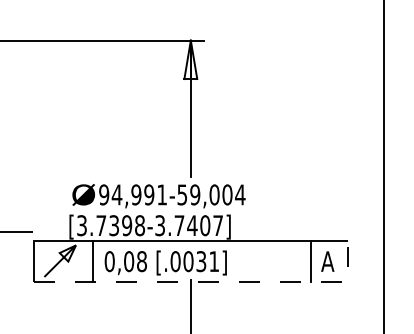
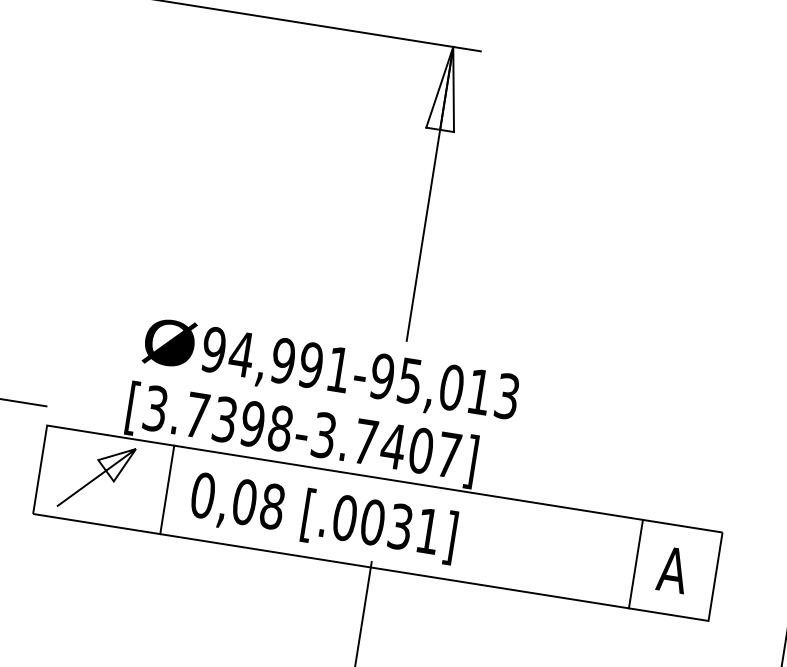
text: (211, 194) -> (445, 385), 94,991-59,004 -> 94,991-95,013
line: (212, 282) -> (417, 575), dashed -> solid

